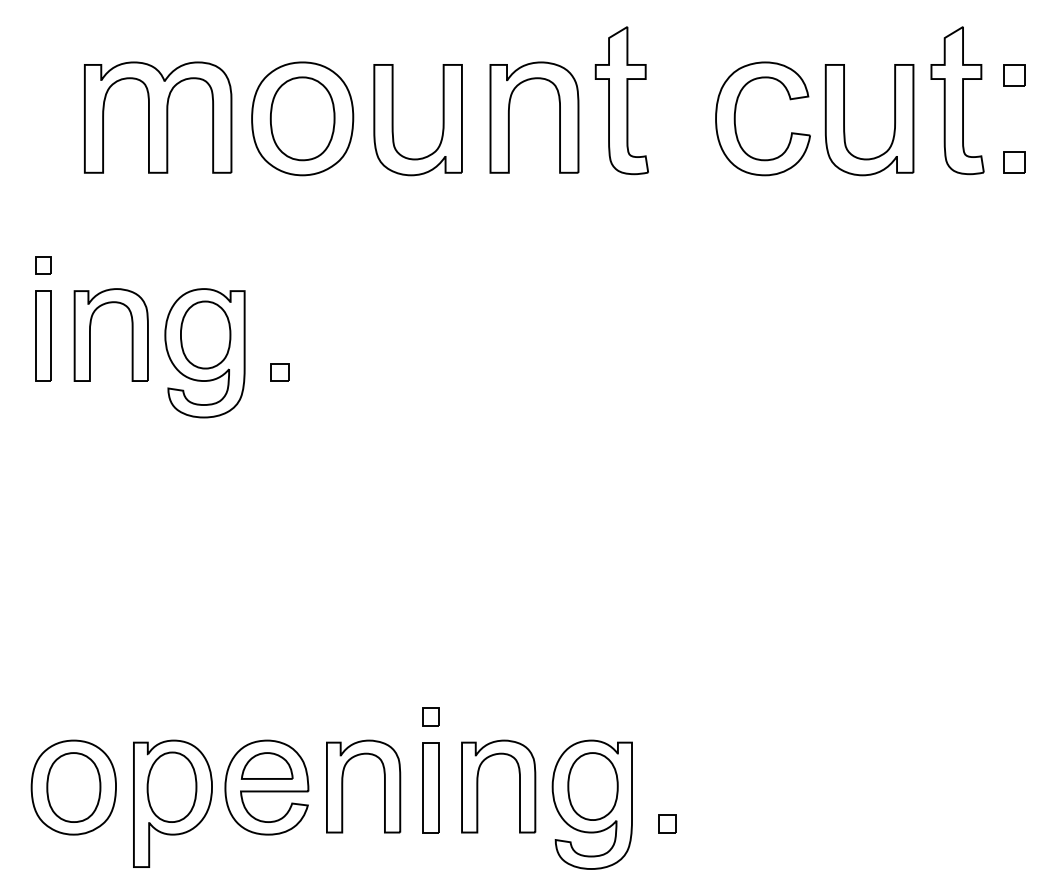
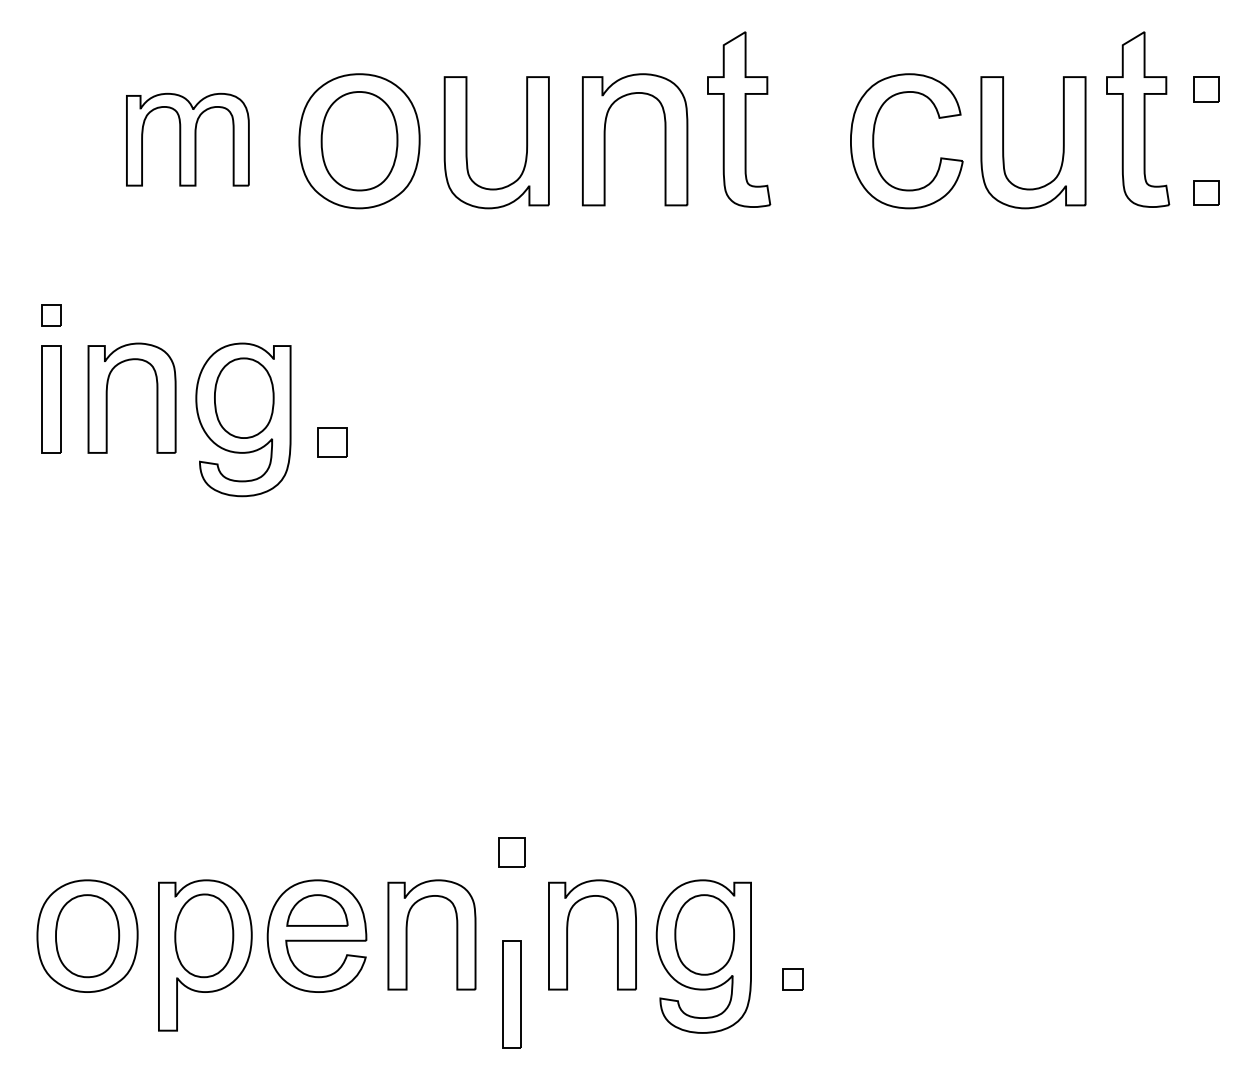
part: (158, 117) -> (188, 139), size x0.7
part: (279, 372) -> (332, 442), size x1.4
part: (430, 716) -> (511, 851), size x1.4
part: (430, 787) -> (511, 994), moved

